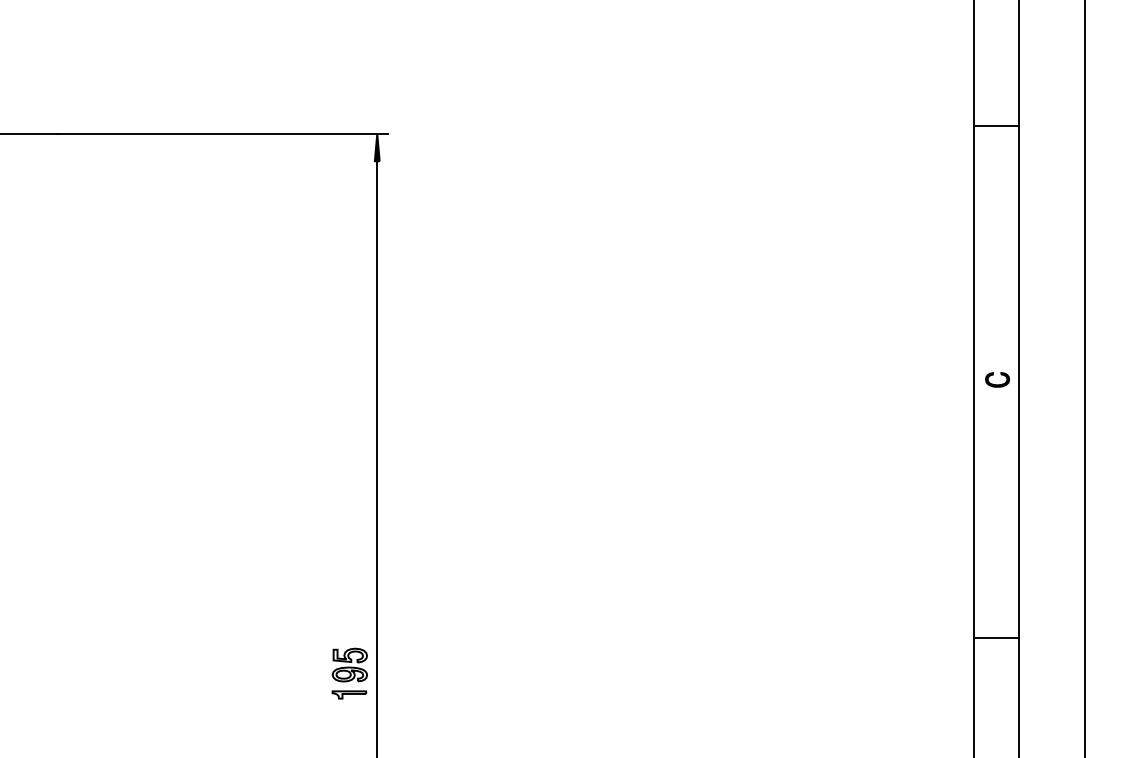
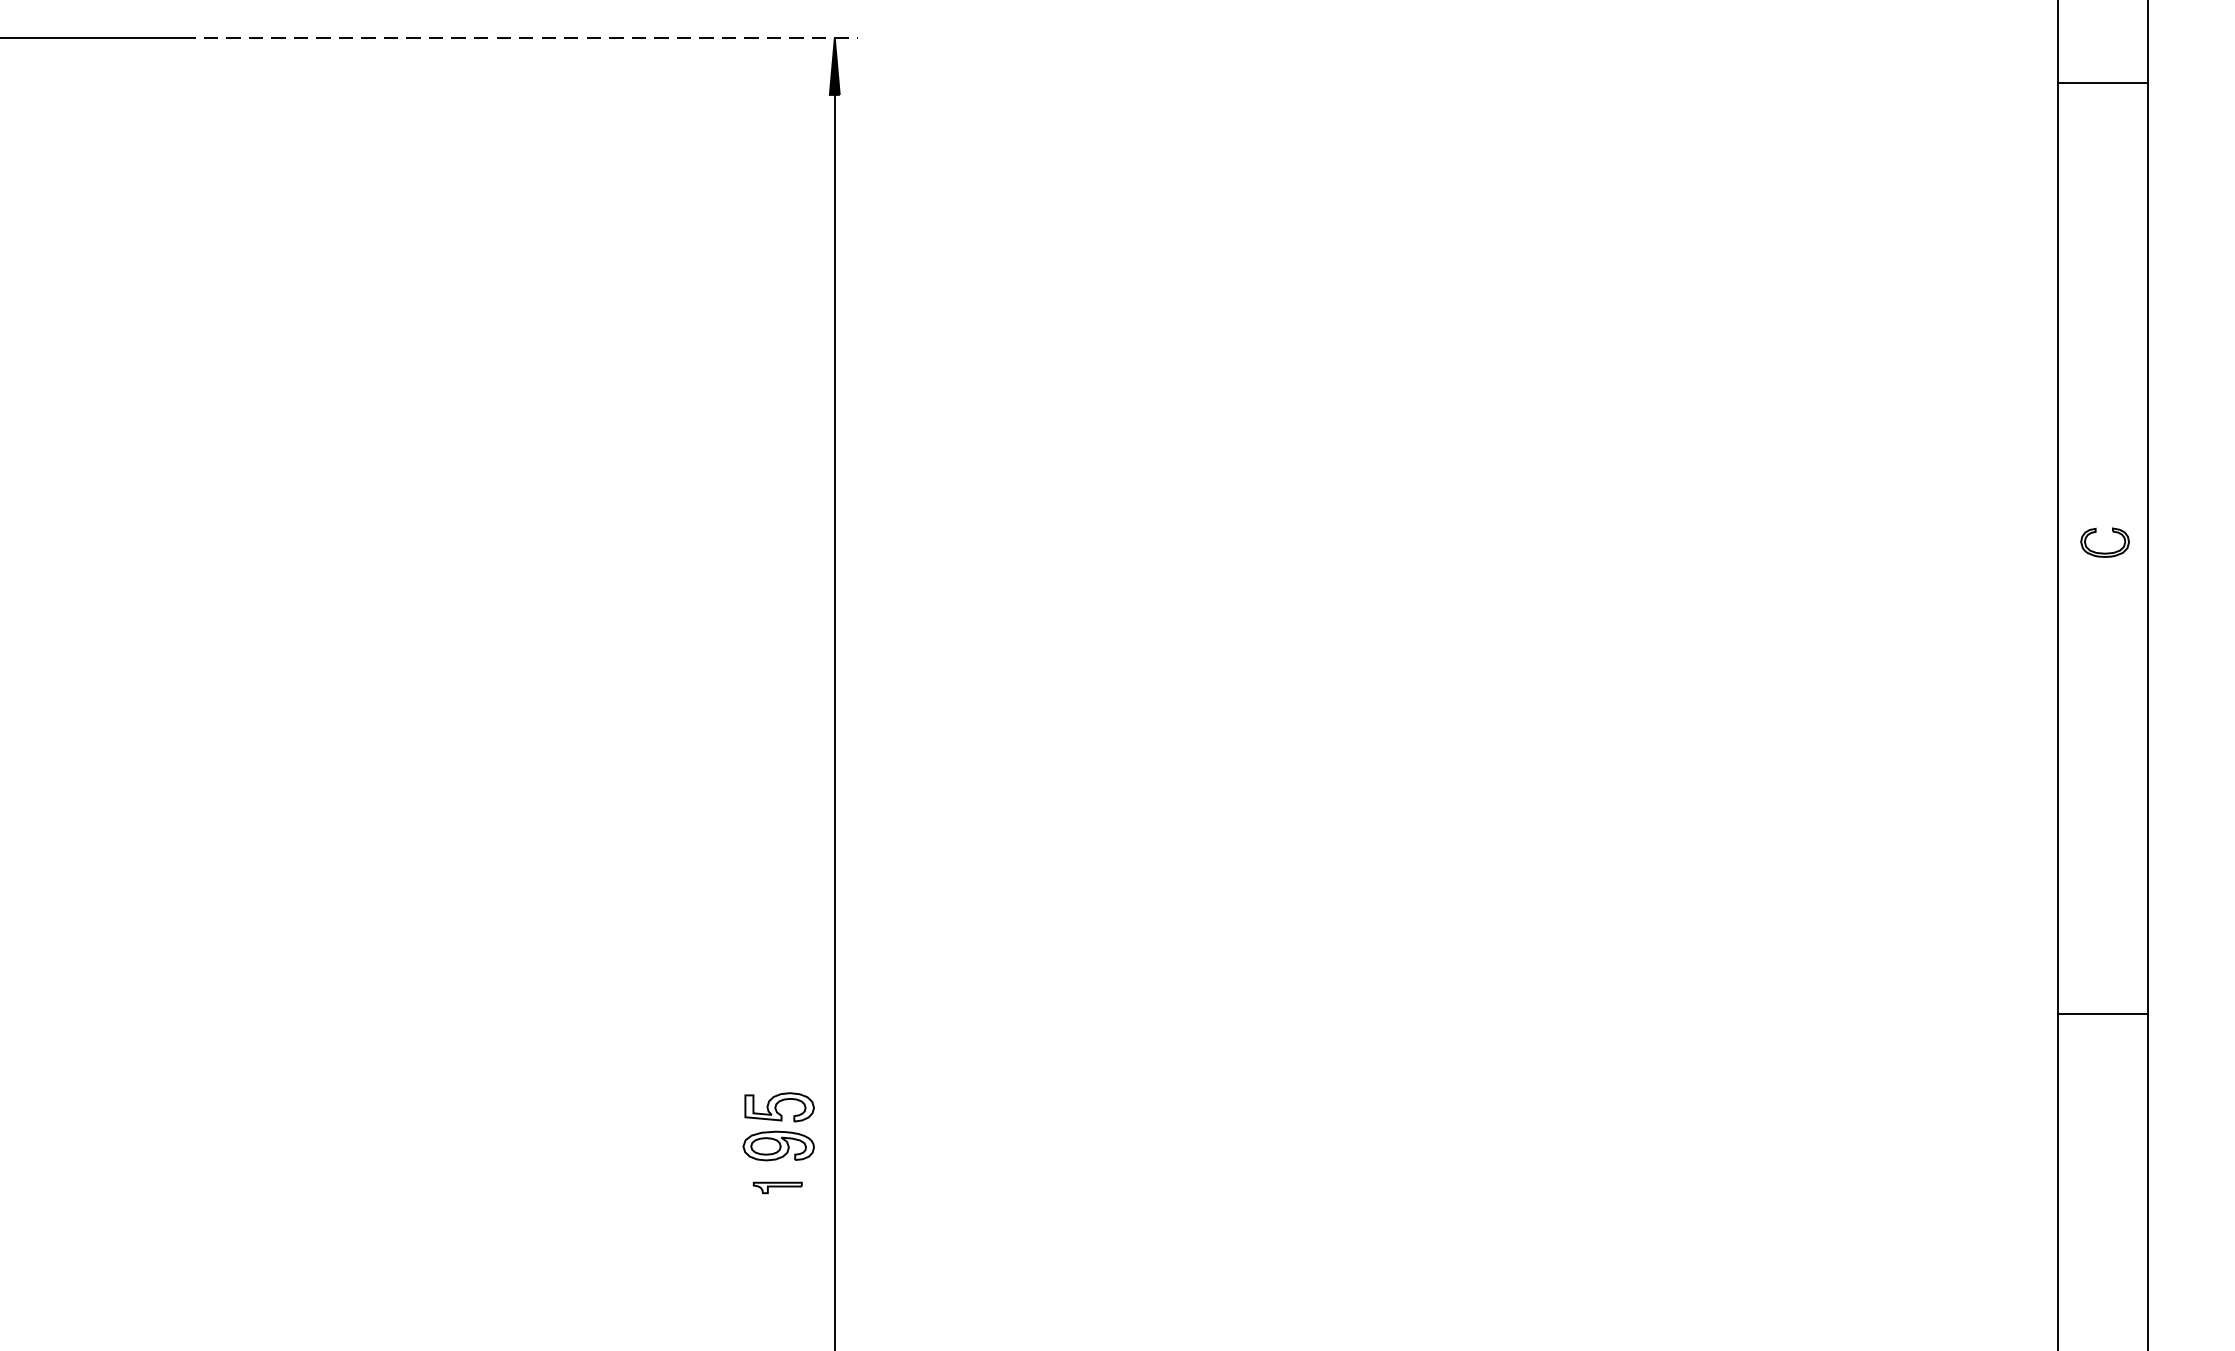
line: (996, 125) -> (2102, 83), moved
line: (223, 133) -> (519, 38), solid -> dashed
line: (996, 637) -> (2102, 1012), moved
part: (349, 694) -> (777, 1186), size x0.7

